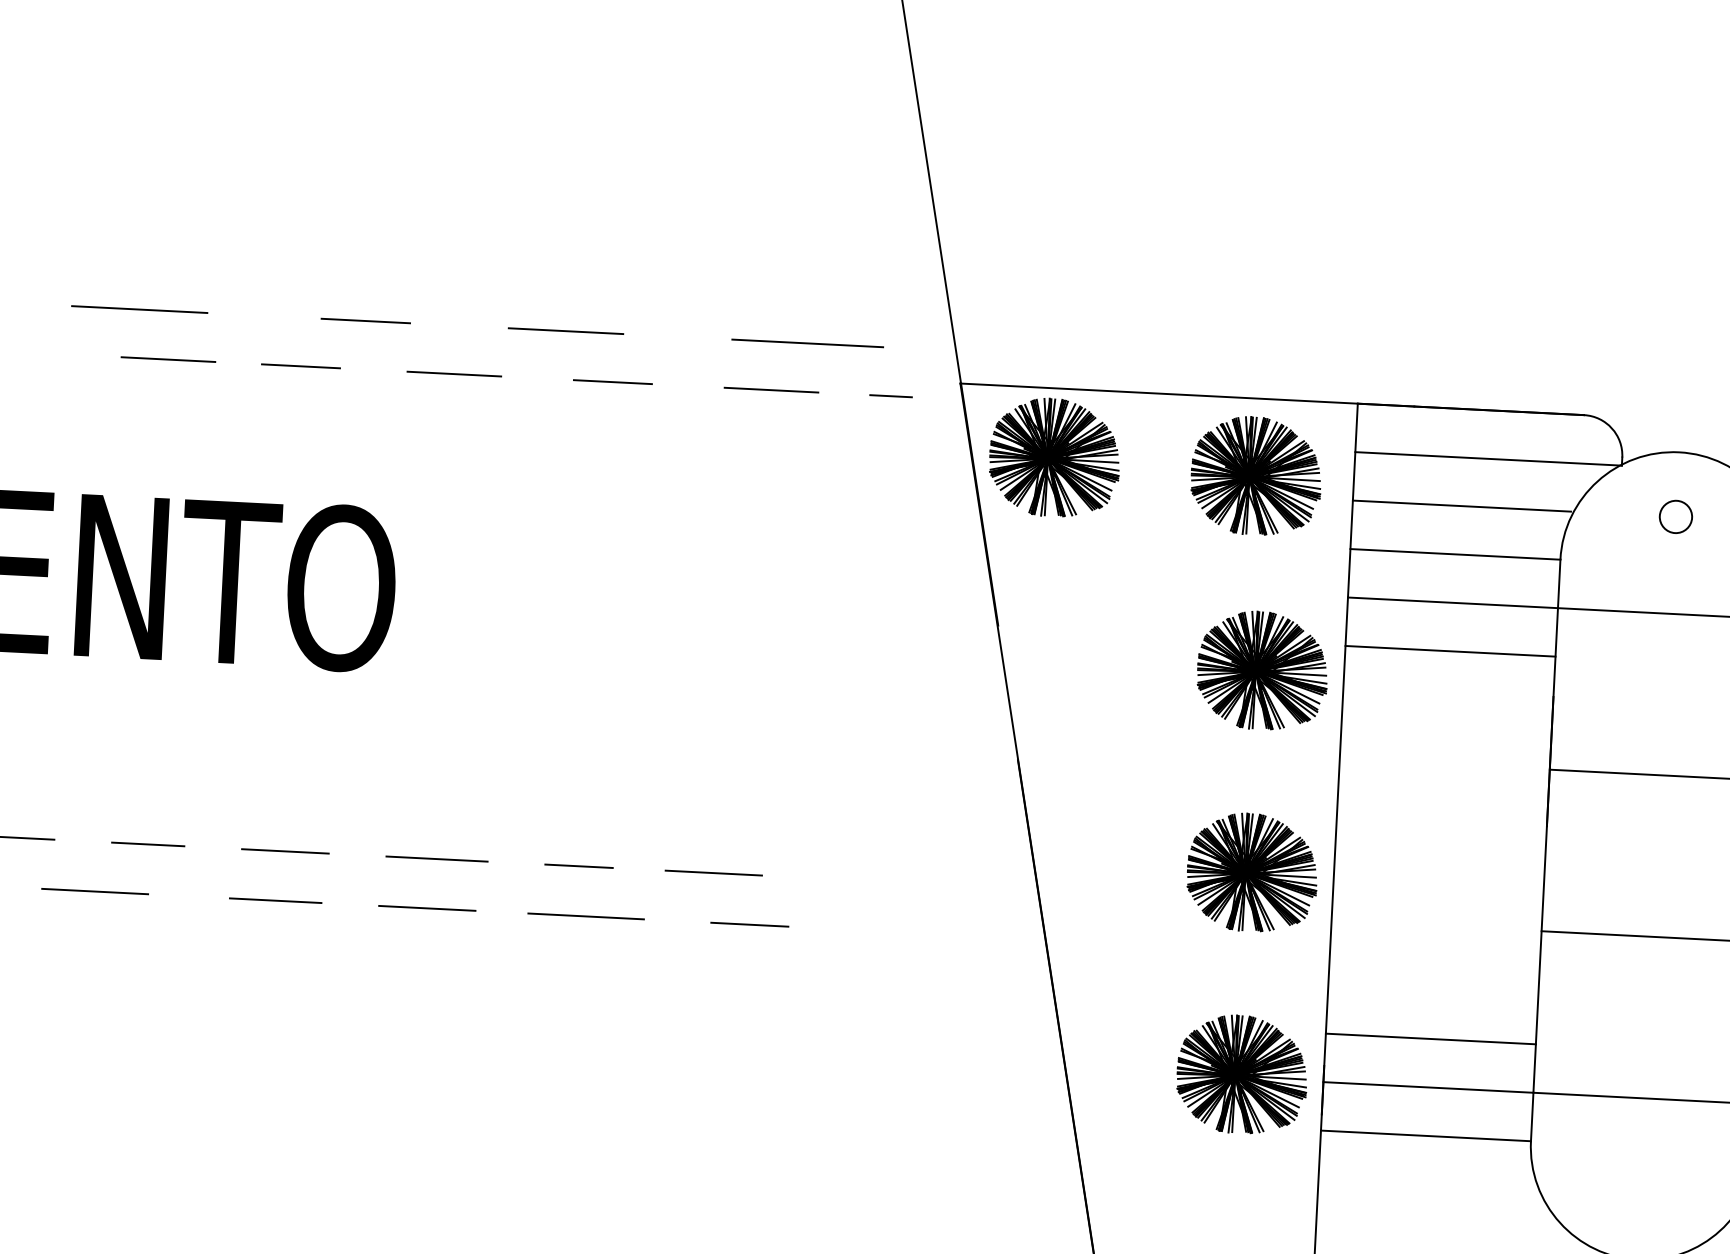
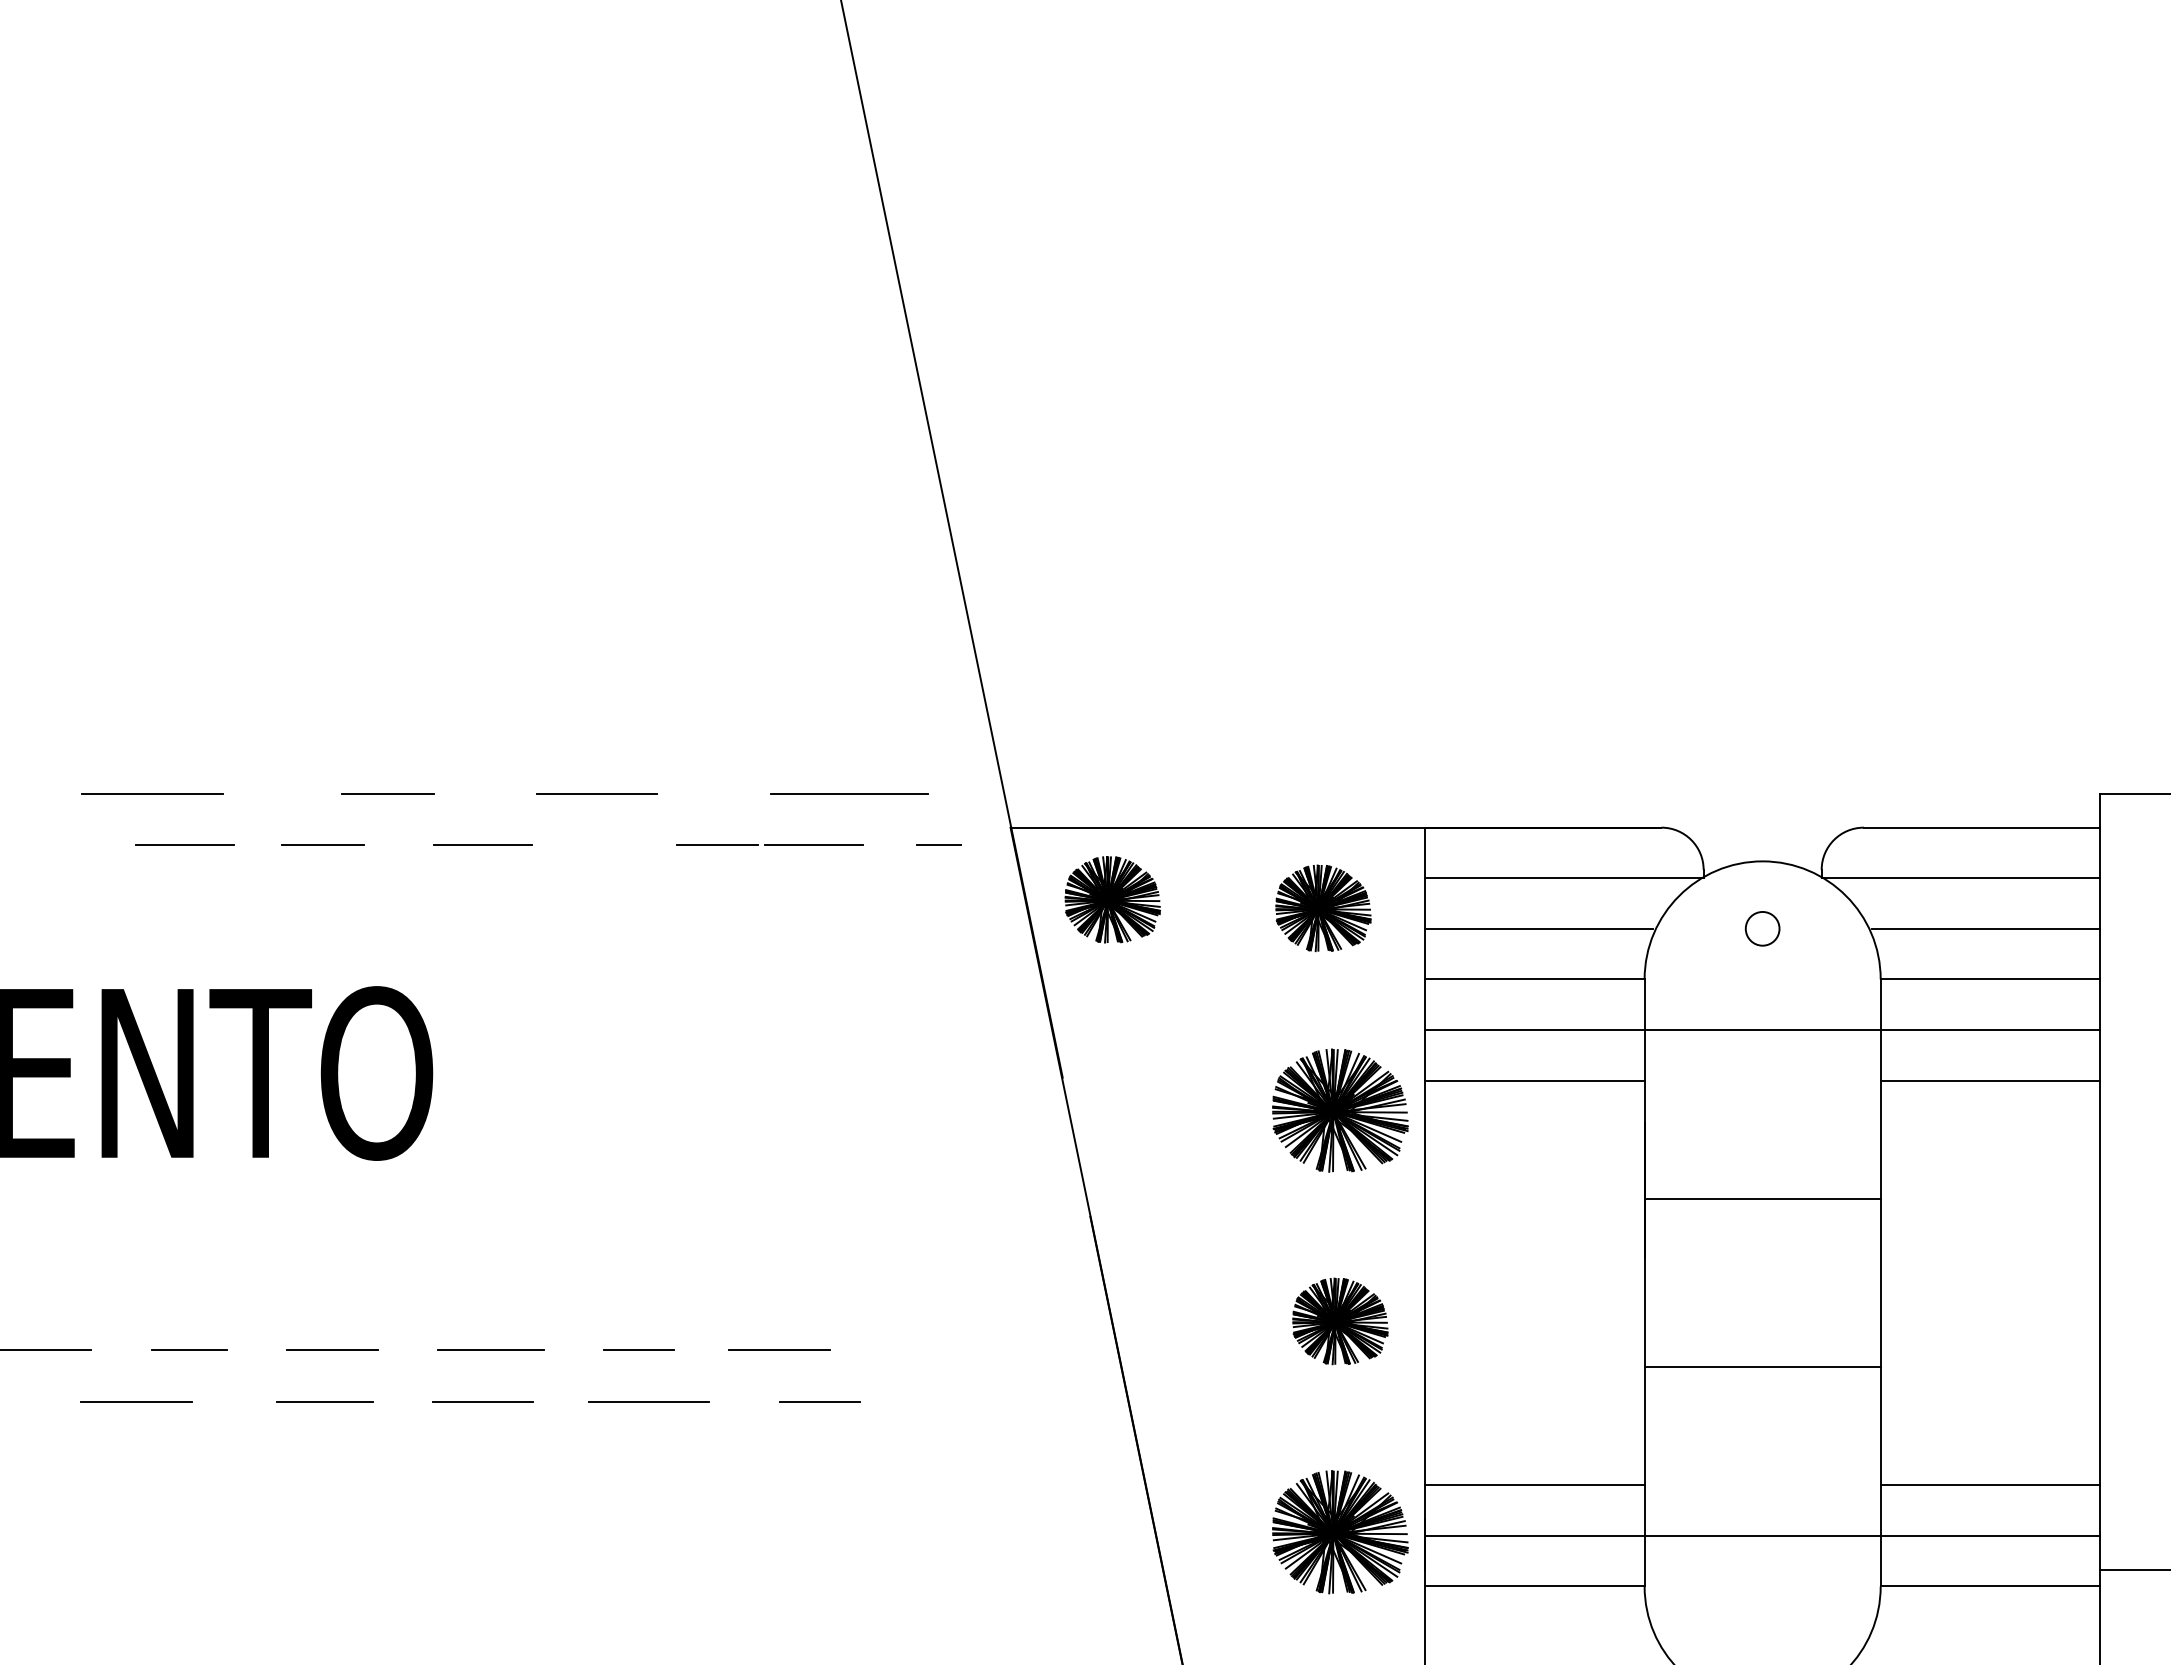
line: (612, 382) -> (717, 844), moved
part: (1054, 457) -> (1112, 899), size x0.7
part: (1256, 476) -> (1323, 908), size x0.7
part: (1252, 872) -> (1340, 1321), size x0.7

